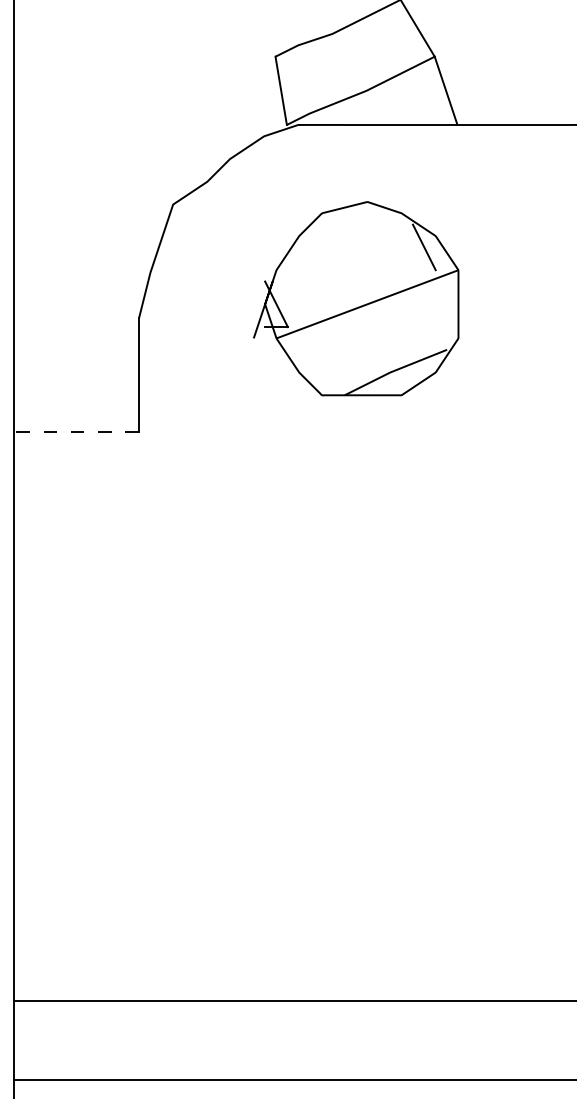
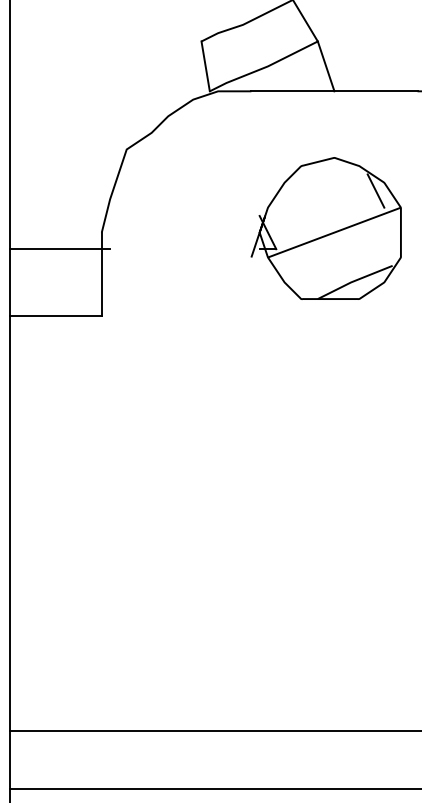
part: (356, 298) -> (326, 228), moved
line: (81, 341) -> (59, 249), added
line: (76, 432) -> (56, 316), dashed -> solid

